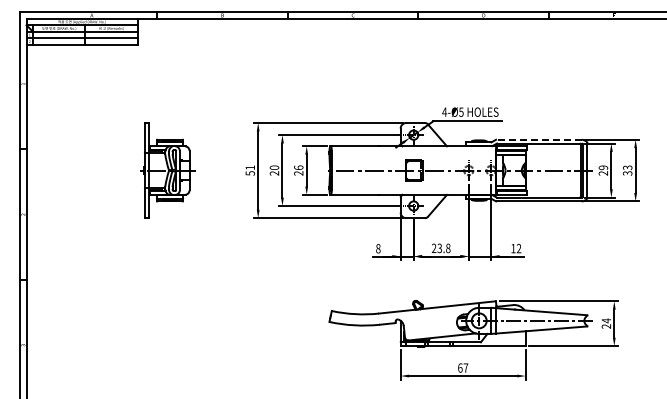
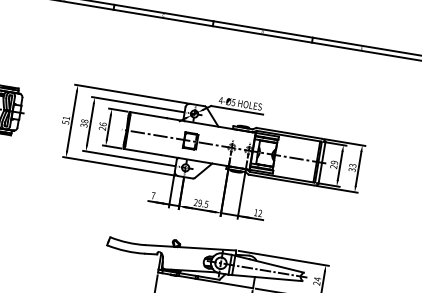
line: (538, 139) -> (288, 133), dashed -> solid
text: (274, 170) -> (84, 123), 20 -> 38
text: (443, 247) -> (203, 203), 23.8 -> 29.5
text: (378, 248) -> (153, 195), 8 -> 7

